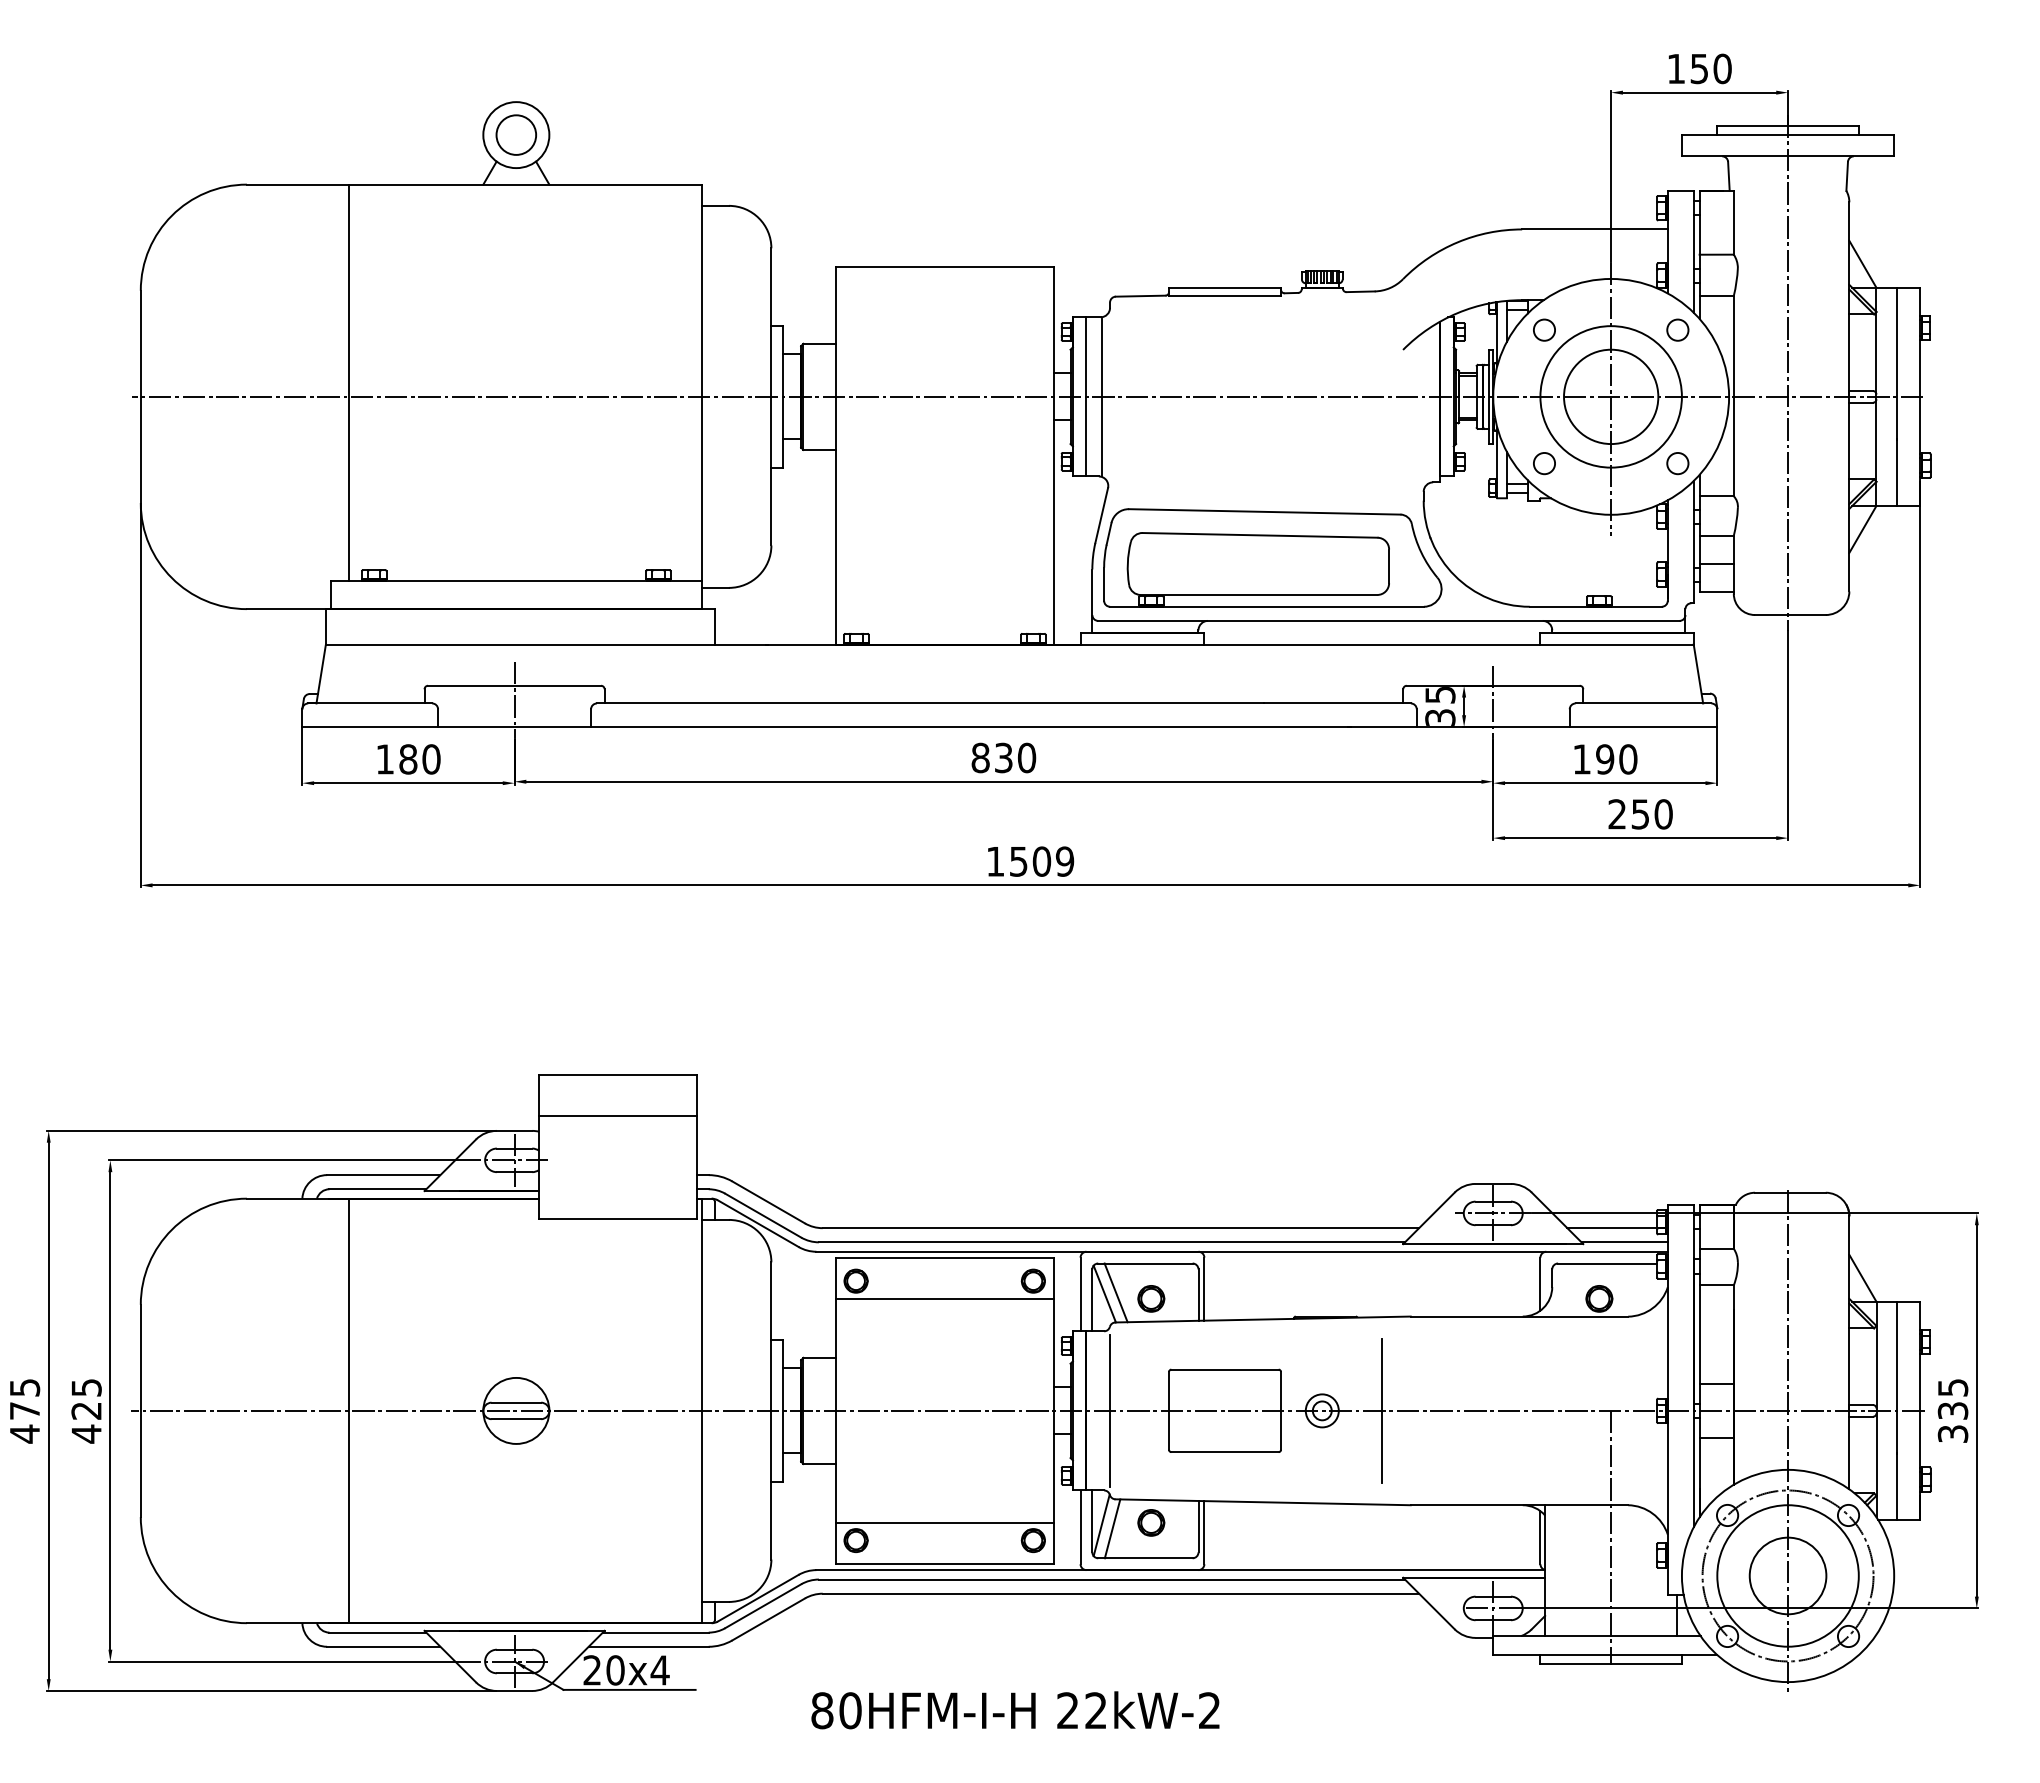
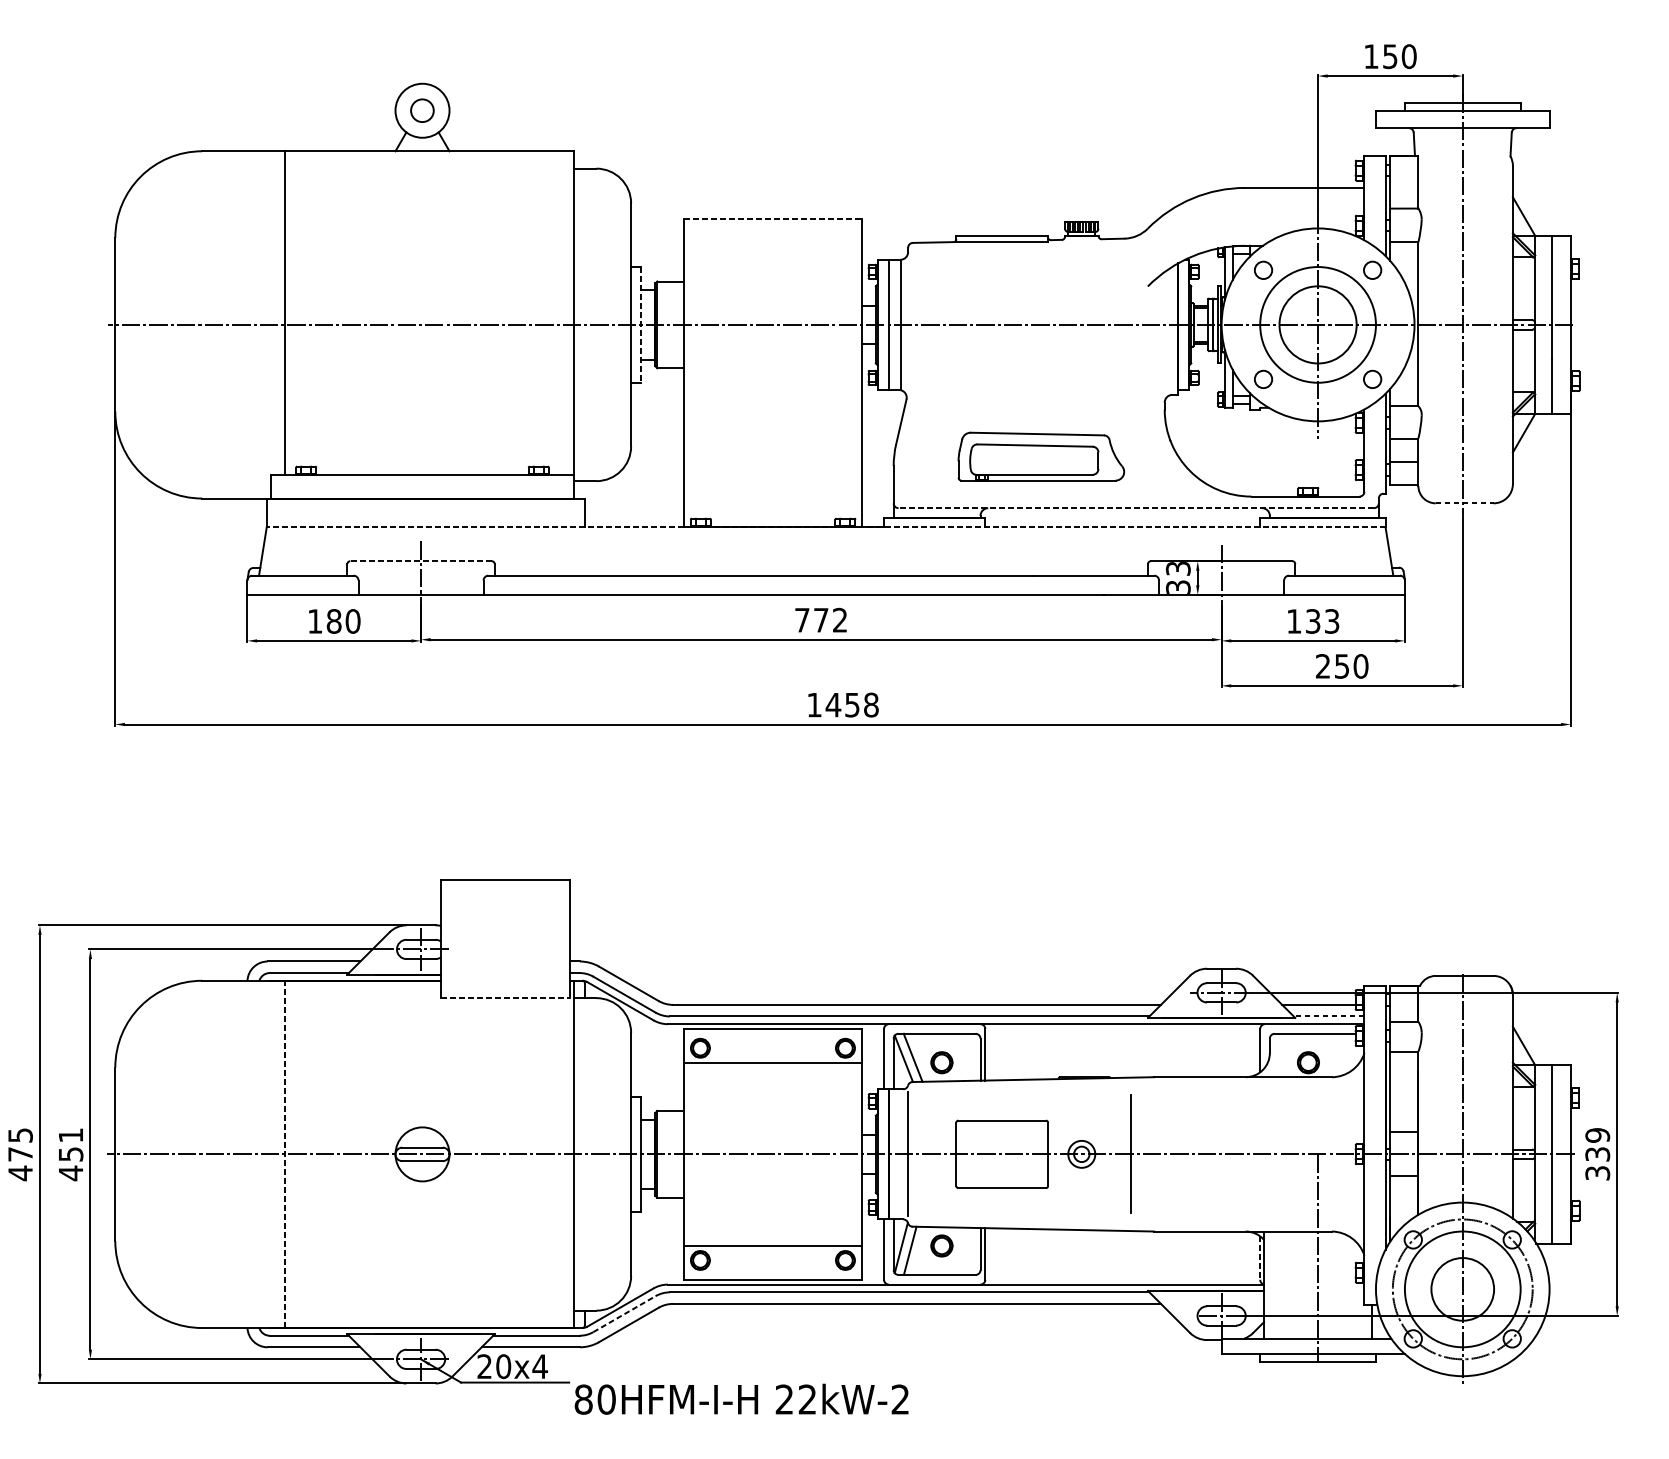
circle: (515, 134) -> (421, 110), size x0.7
line: (945, 267) -> (773, 219), solid -> dashed
line: (783, 396) -> (641, 324), solid -> dashed
part: (1272, 557) -> (1041, 456), size x0.6
line: (1790, 615) -> (1464, 503), solid -> dashed
line: (1388, 620) -> (1135, 507), solid -> dashed
line: (1009, 644) -> (825, 527), solid -> dashed
line: (514, 685) -> (421, 560), solid -> dashed
text: (1439, 694) -> (1177, 568), 35 -> 33
text: (1003, 757) -> (821, 619), 830 -> 772
text: (1616, 759) -> (1322, 621), 190 -> 133
text: (1041, 861) -> (852, 704), 1509 -> 1458
line: (617, 1115) -> (505, 912), removed
line: (617, 1219) -> (505, 997), solid -> dashed
line: (1624, 1242) -> (1328, 1016), solid -> dashed
text: (1952, 1387) -> (1597, 1135), 335 -> 339
text: (86, 1399) -> (70, 1145), 425 -> 451
line: (348, 1410) -> (285, 1154), solid -> dashed
line: (1540, 1537) -> (1260, 1257), solid -> dashed
line: (763, 1606) -> (624, 1314), solid -> dashed
text: (1015, 1710) -> (741, 1399), moved

